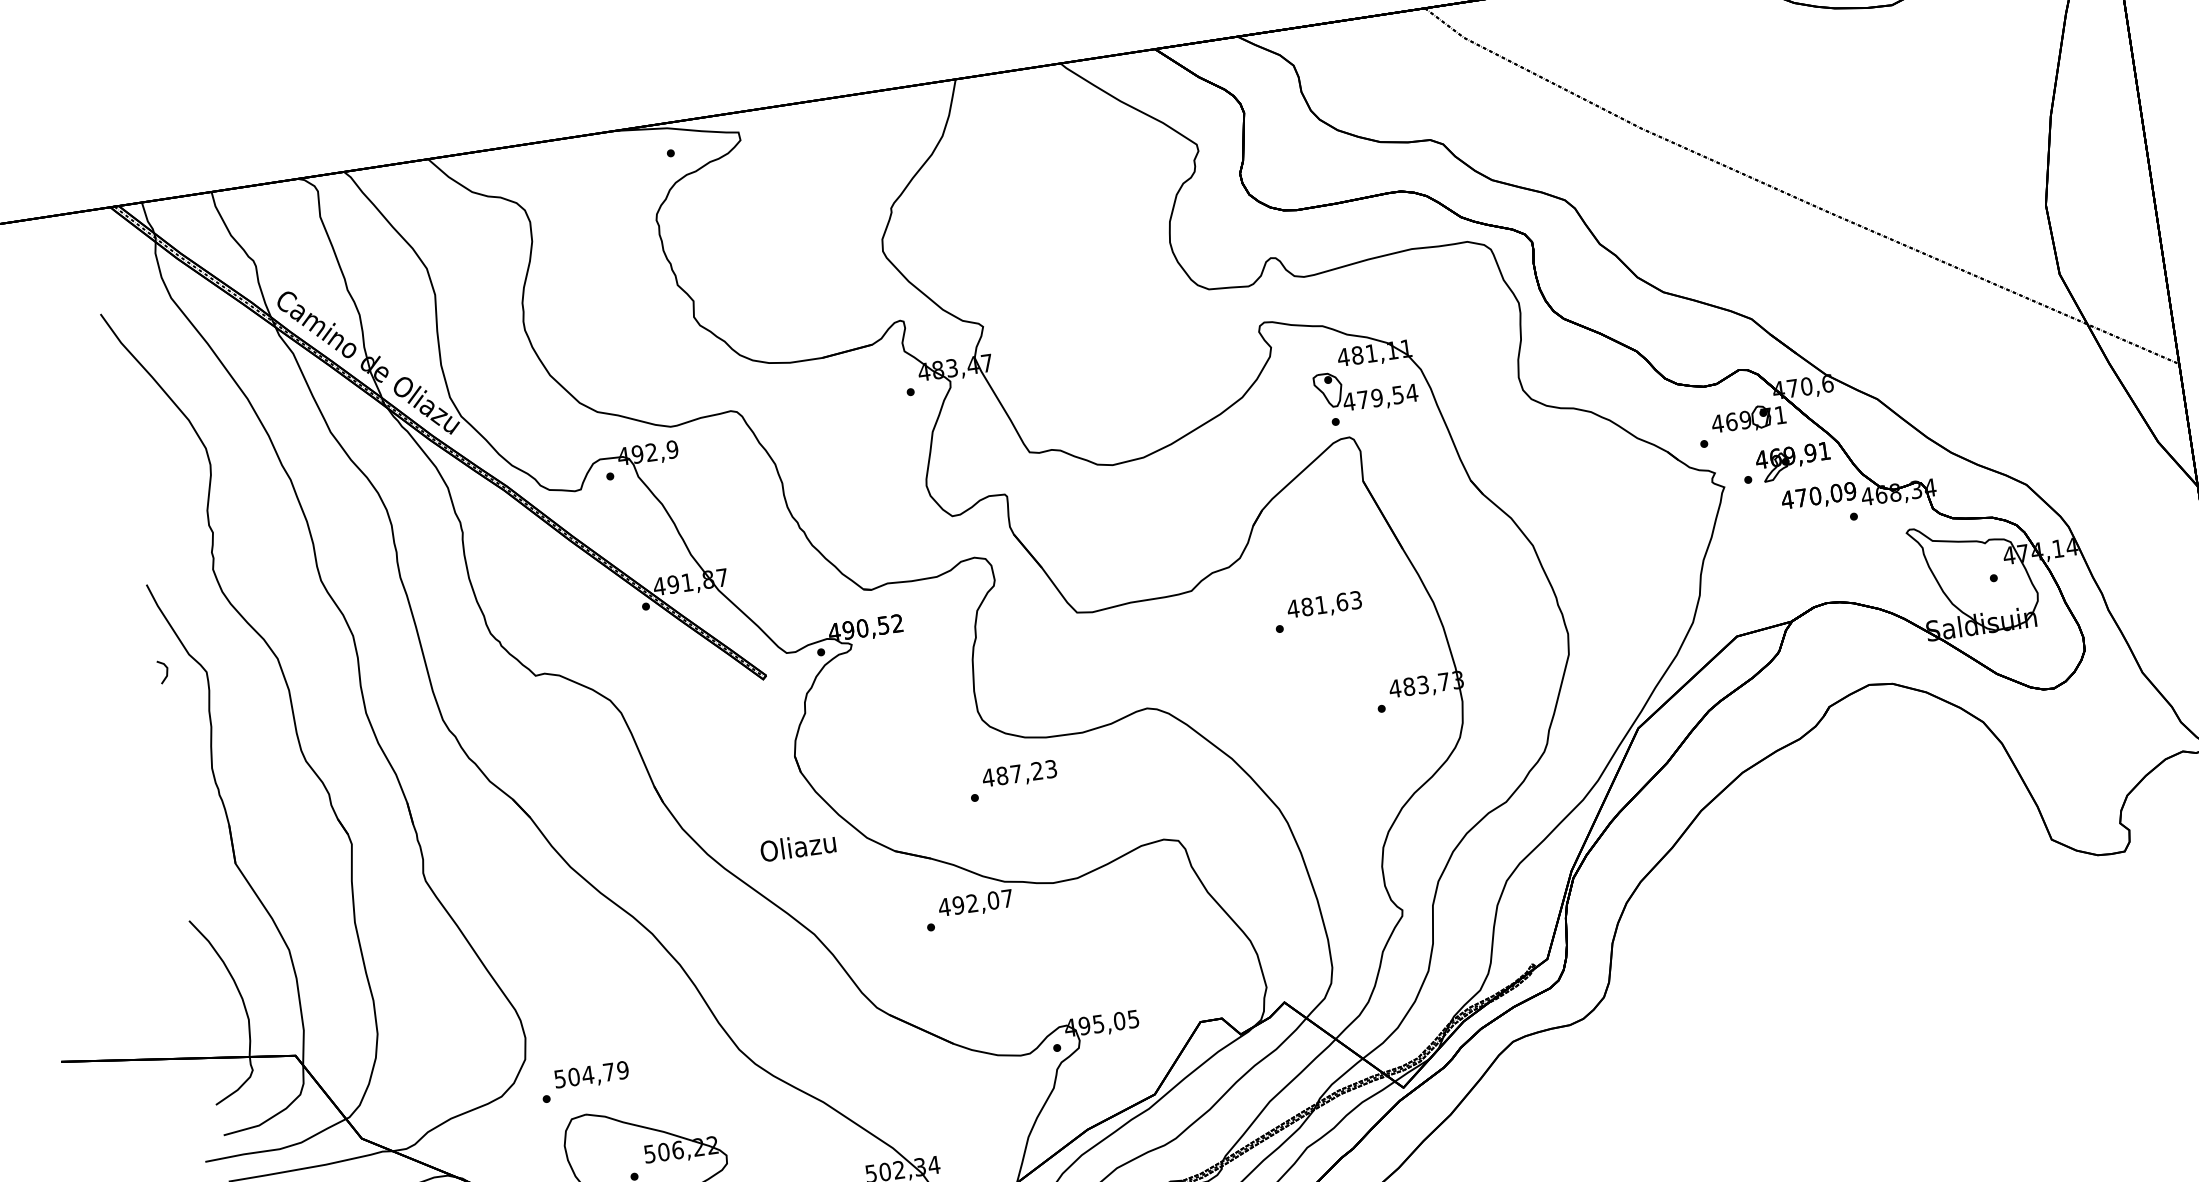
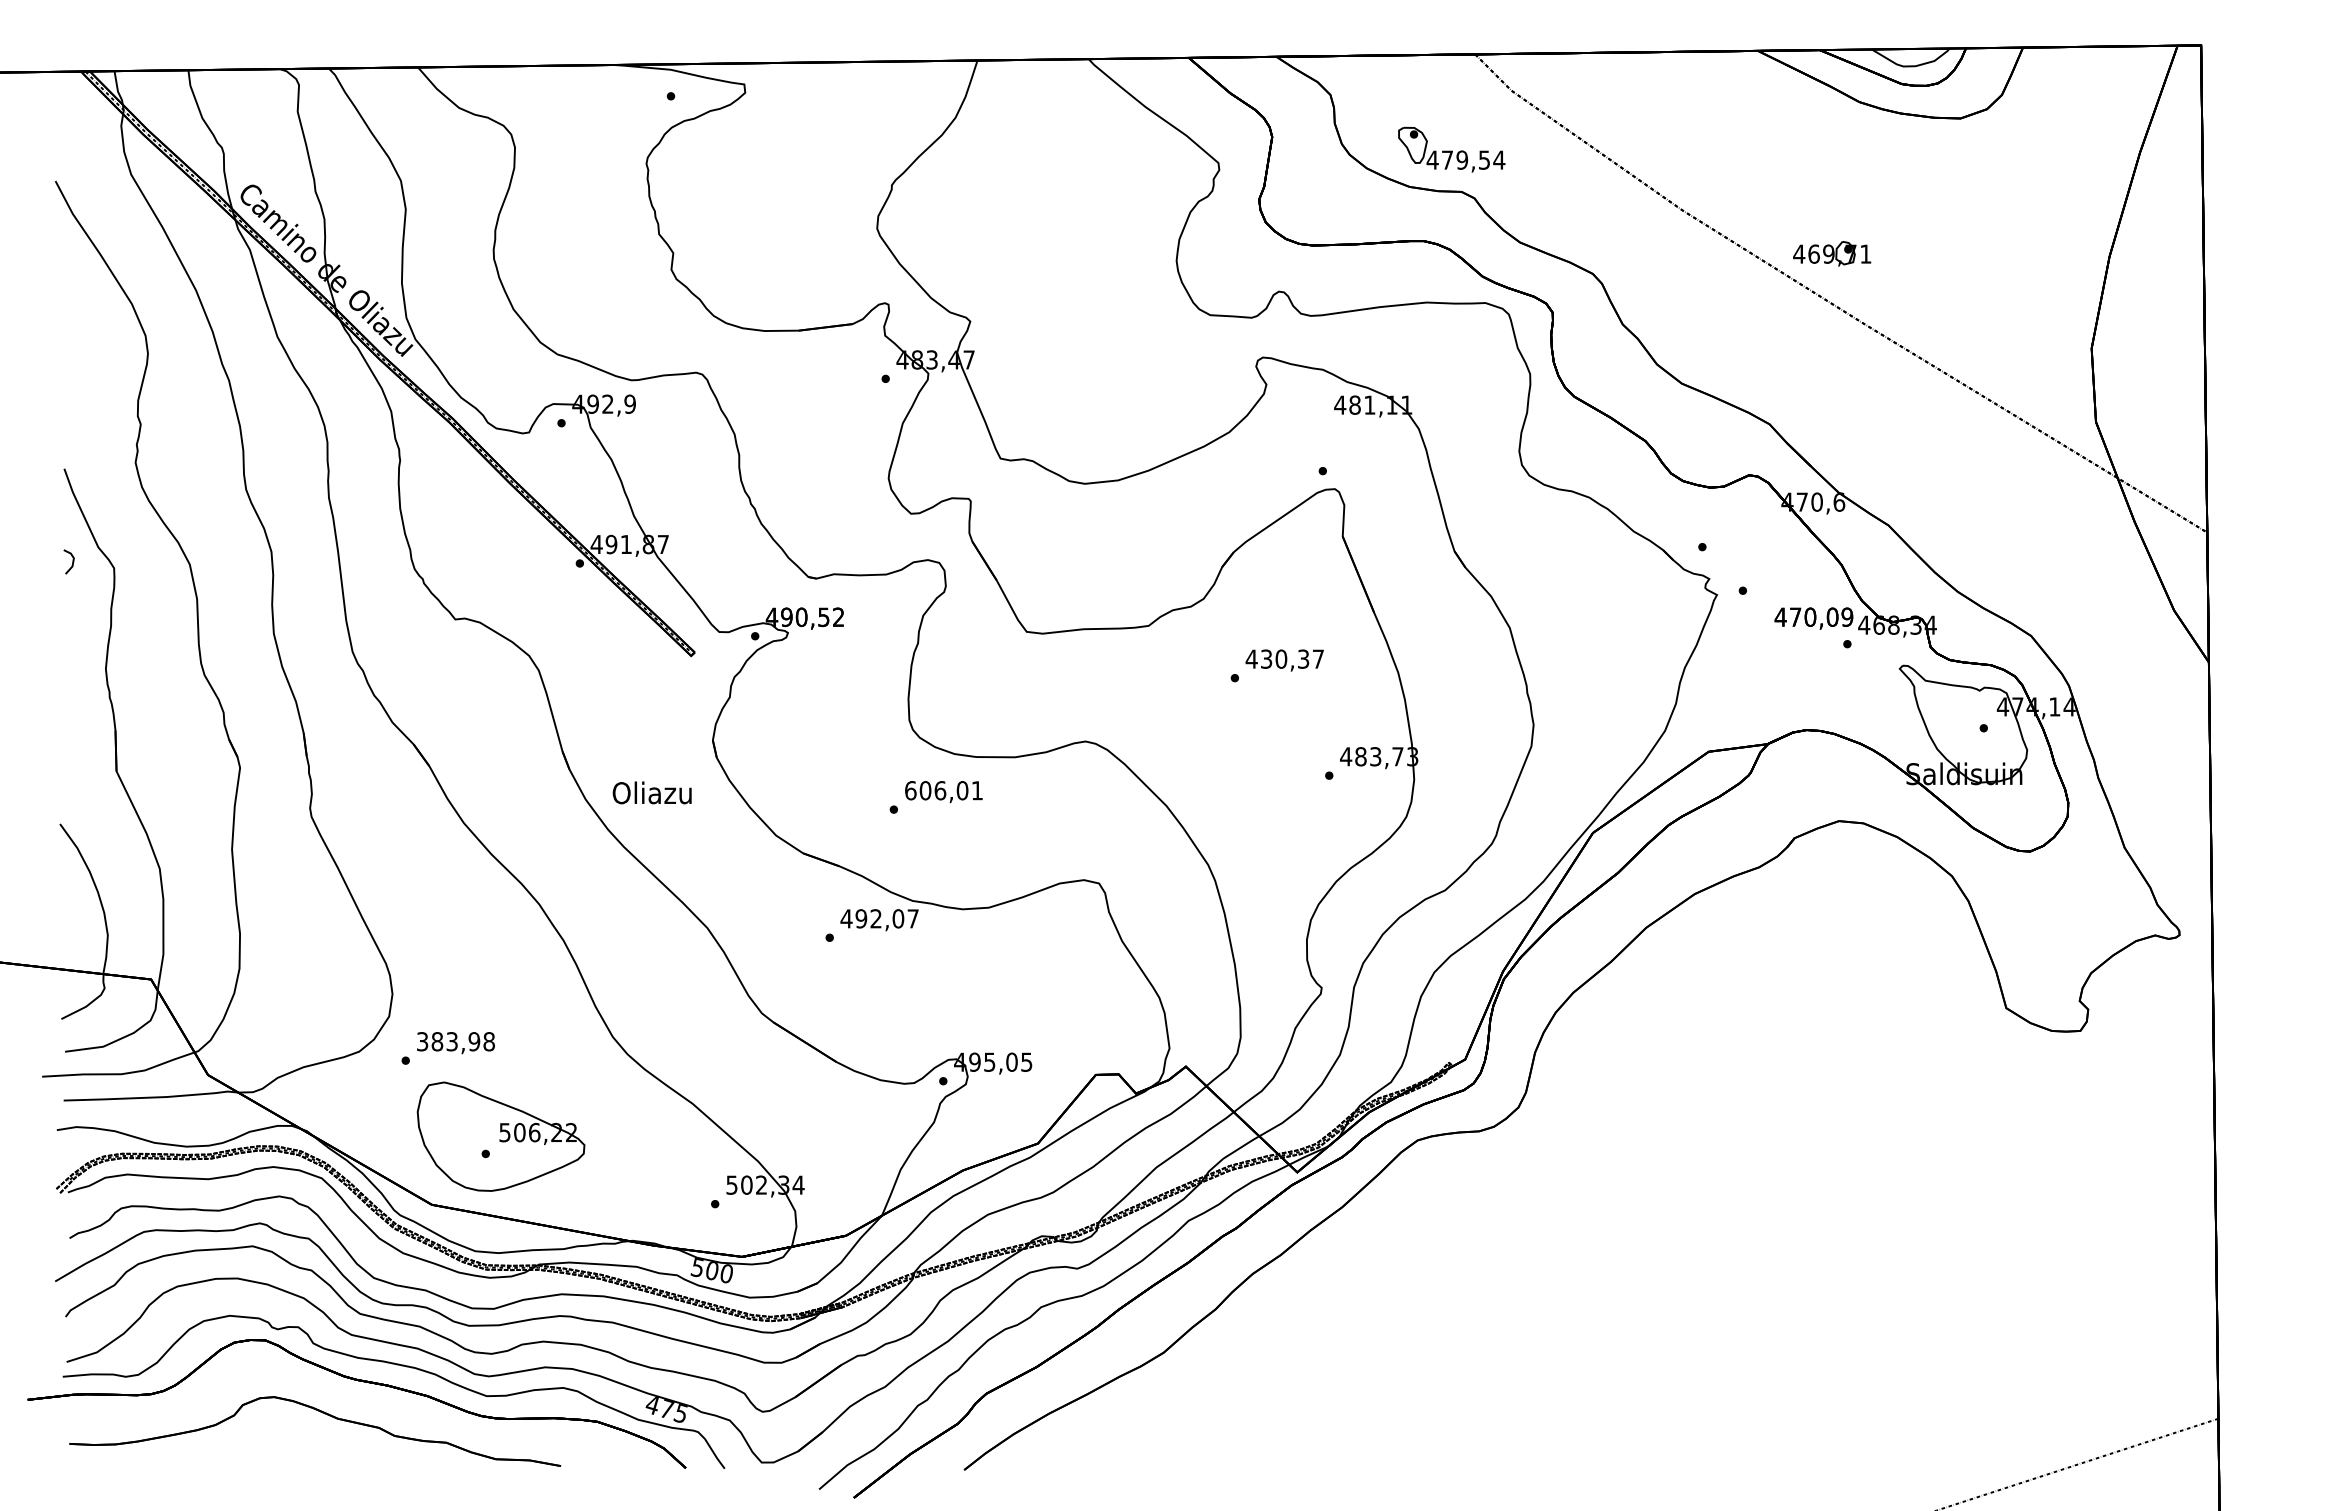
part: (1365, 389) -> (1451, 149), moved
part: (1749, 418) -> (1832, 253), moved
part: (1793, 462) -> (1792, 579), removed
text: (1330, 603) -> (1291, 658), 481,63 -> 430,37
text: (1019, 773) -> (943, 790), 487,23 -> 606,01
text: (797, 846) -> (651, 792), moved
text: (591, 1074) -> (455, 1041), 504,79 -> 383,98

